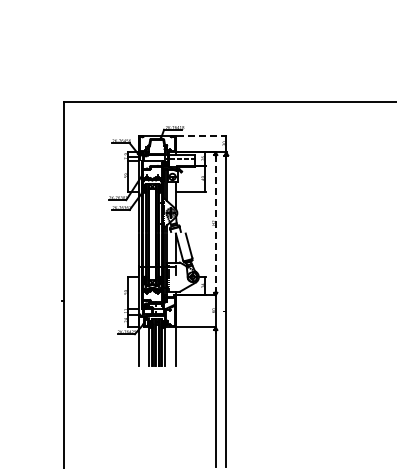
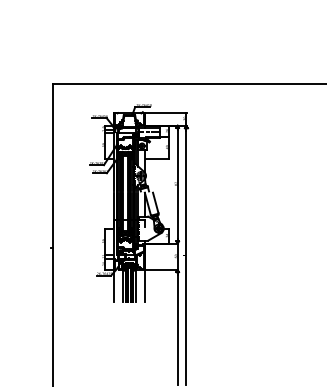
line: (202, 136) -> (166, 112), dashed -> solid
line: (215, 224) -> (177, 185), dashed -> solid

